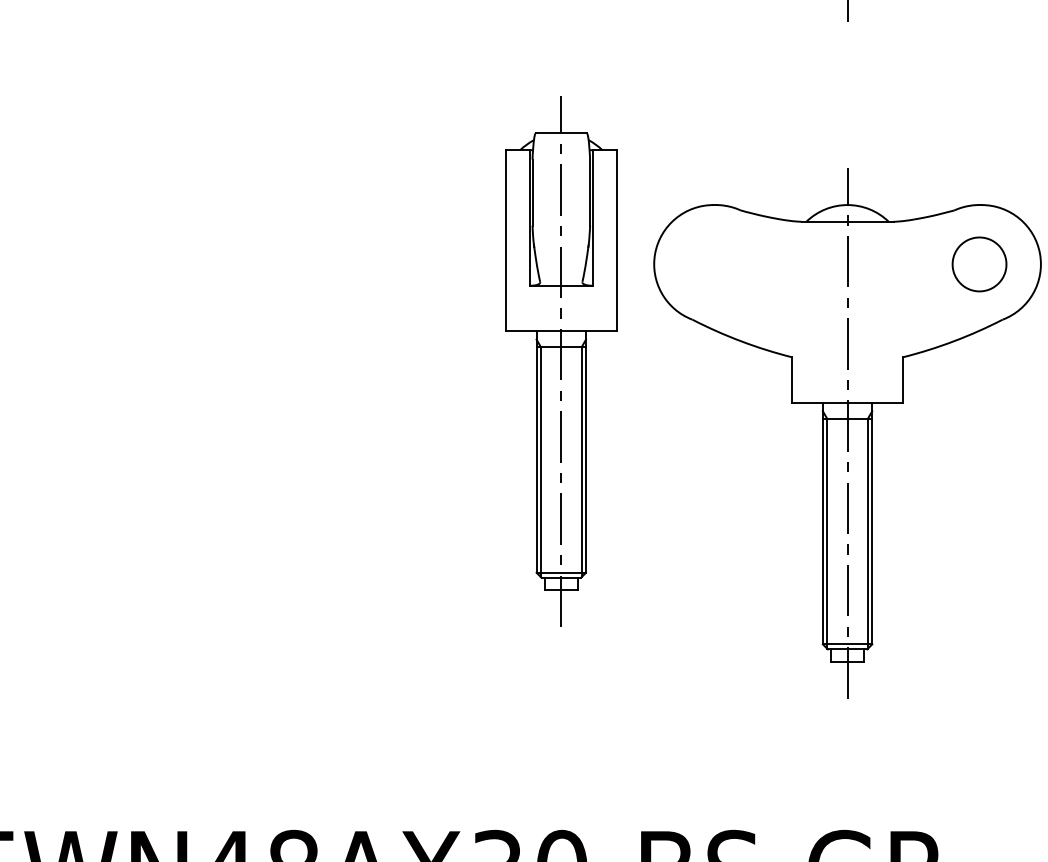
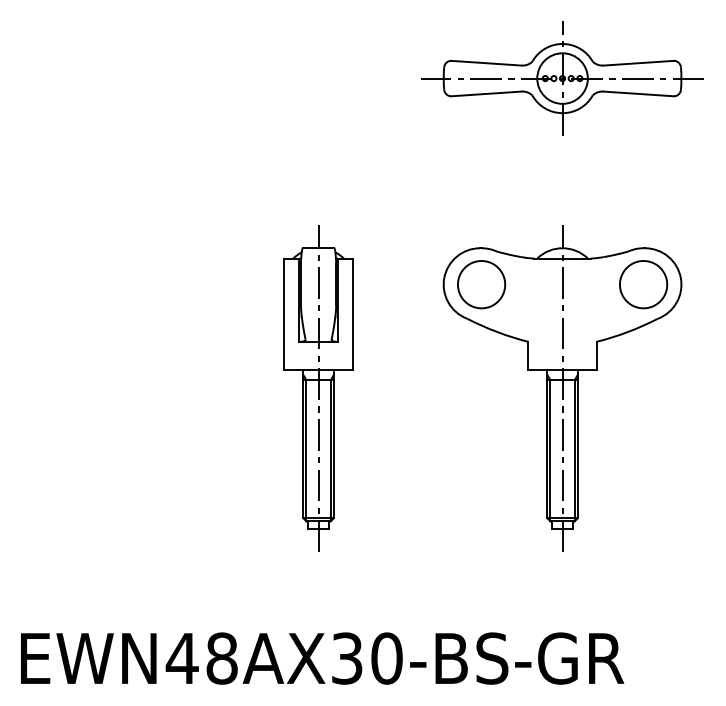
part: (715, 264) -> (481, 284), added
part: (979, 264) -> (643, 284), size x1.43
part: (561, 361) -> (318, 388), moved

